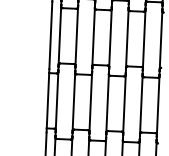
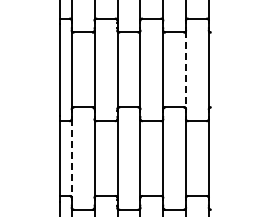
line: (144, 39) -> (186, 70), solid -> dashed
line: (56, 101) -> (71, 159), solid -> dashed

